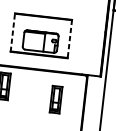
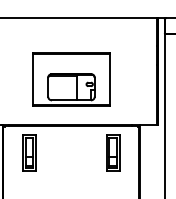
line: (12, 31) -> (32, 78), dashed -> solid
line: (69, 39) -> (110, 79), dashed -> solid
part: (56, 99) -> (113, 152), moved

